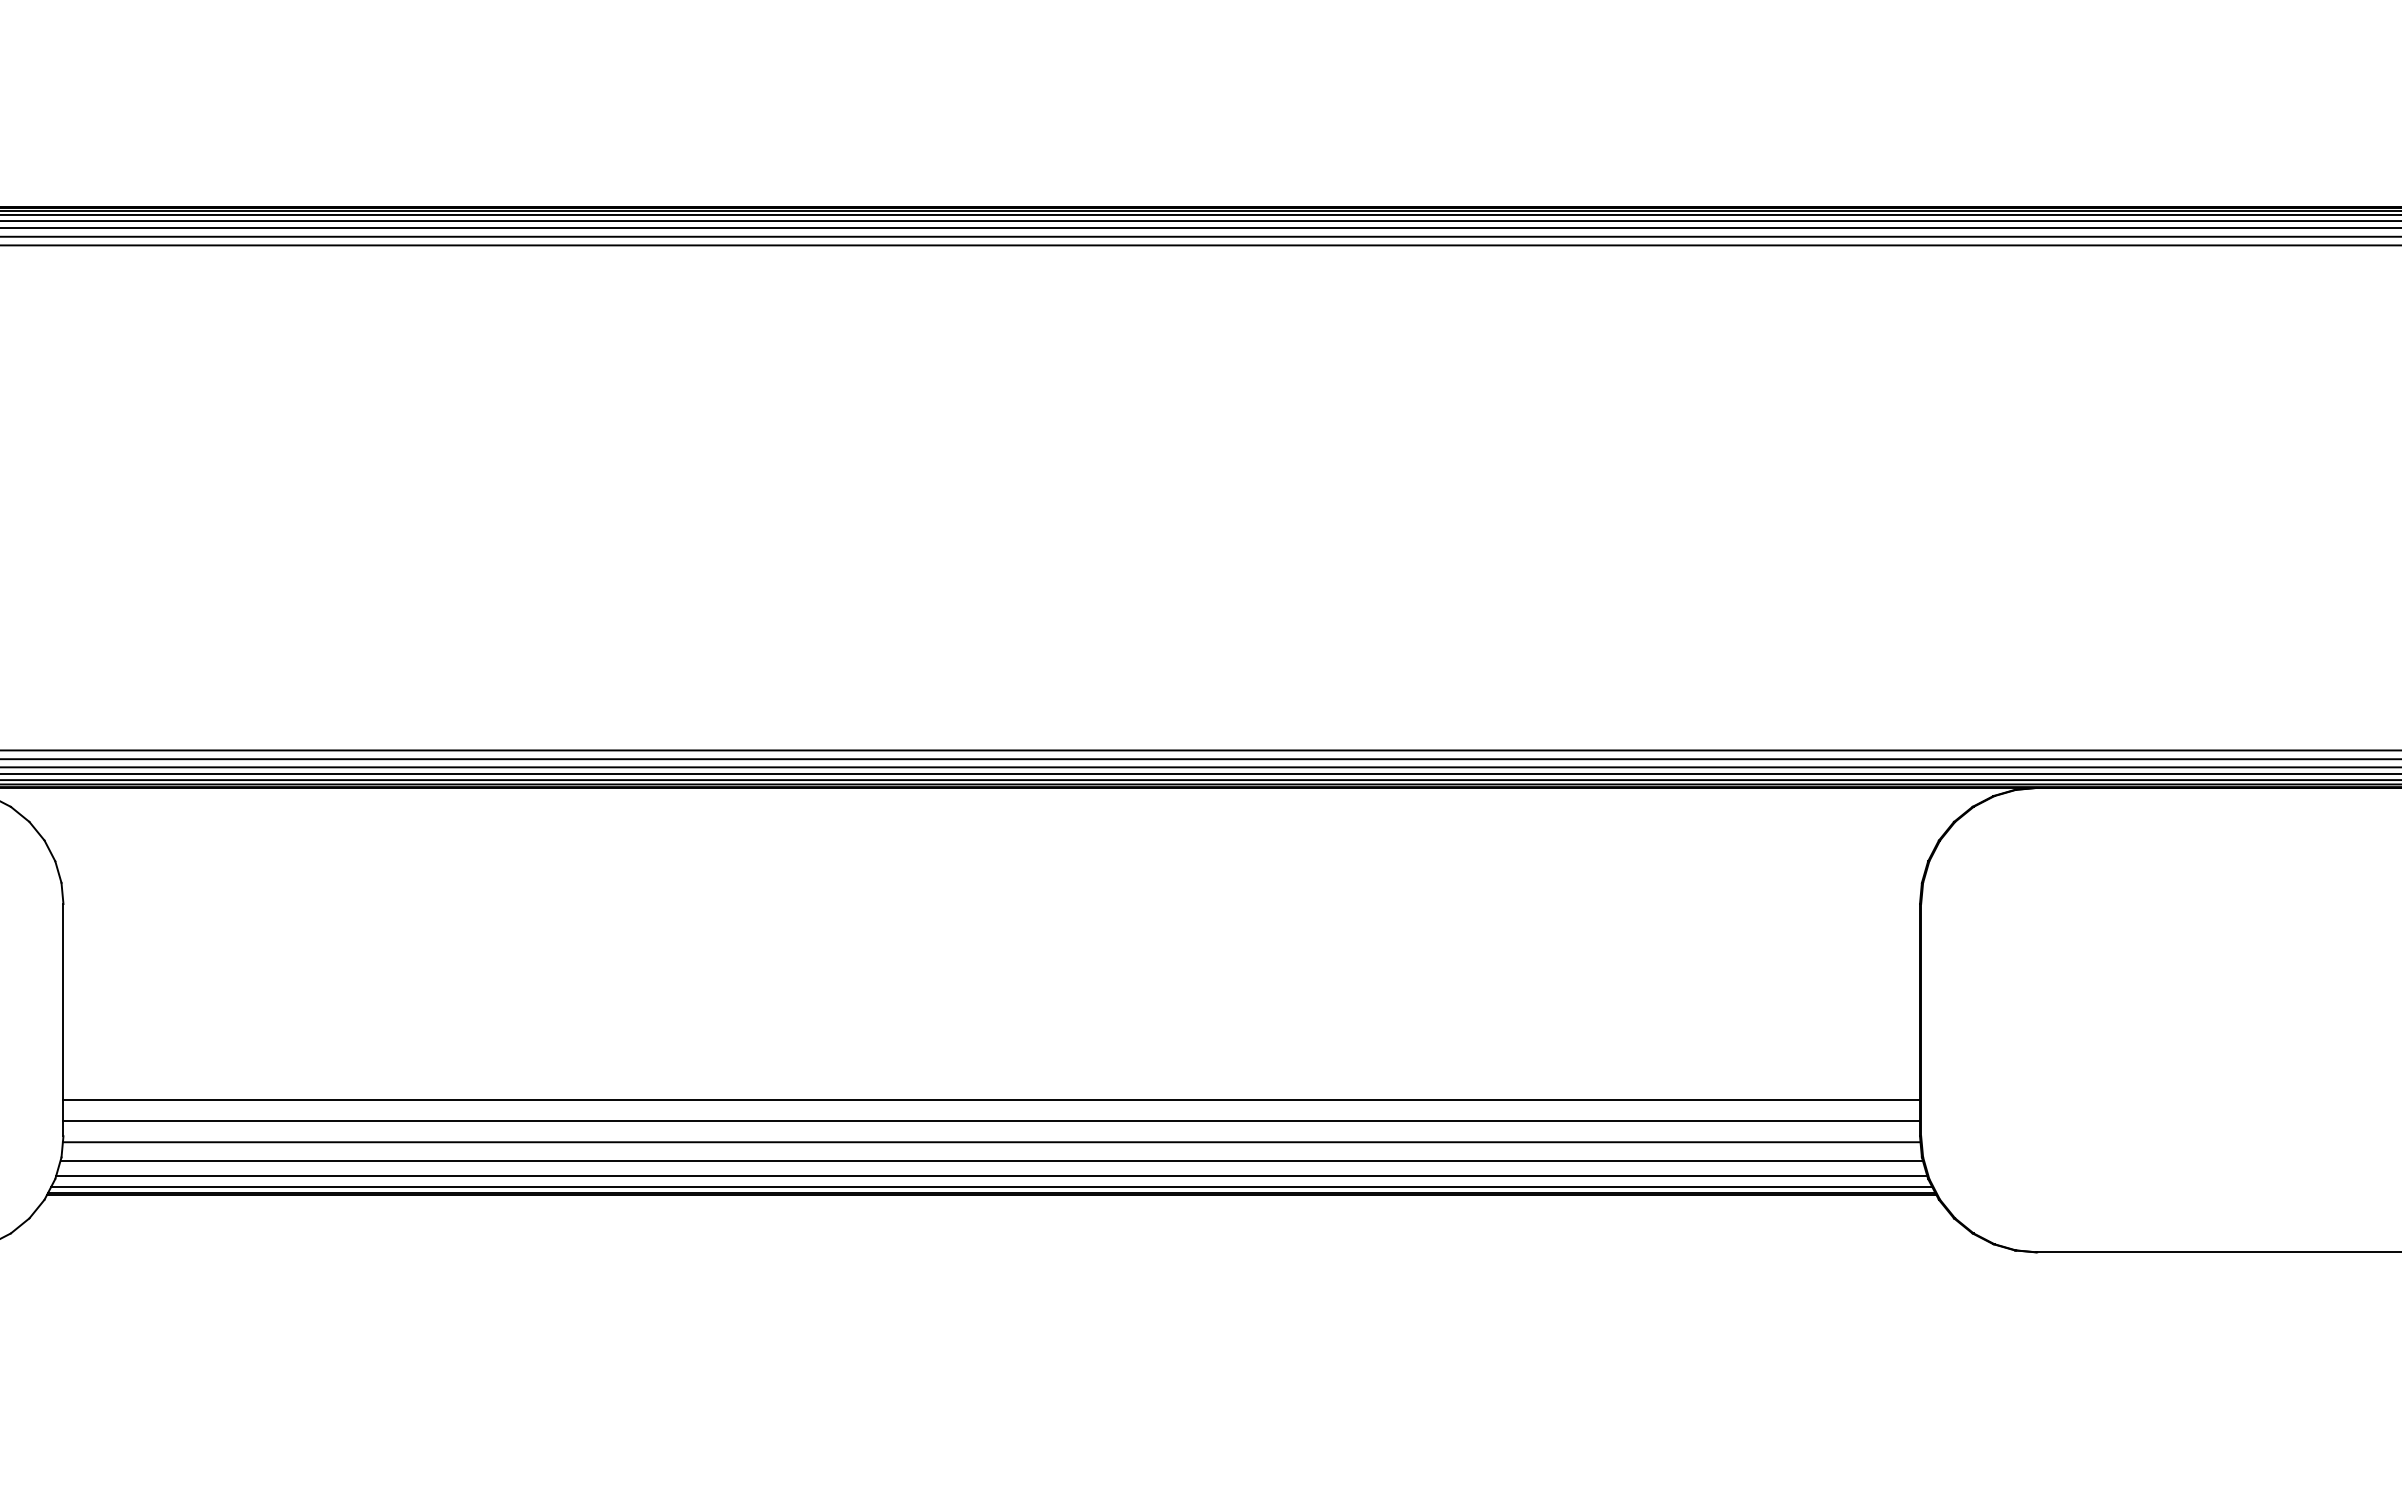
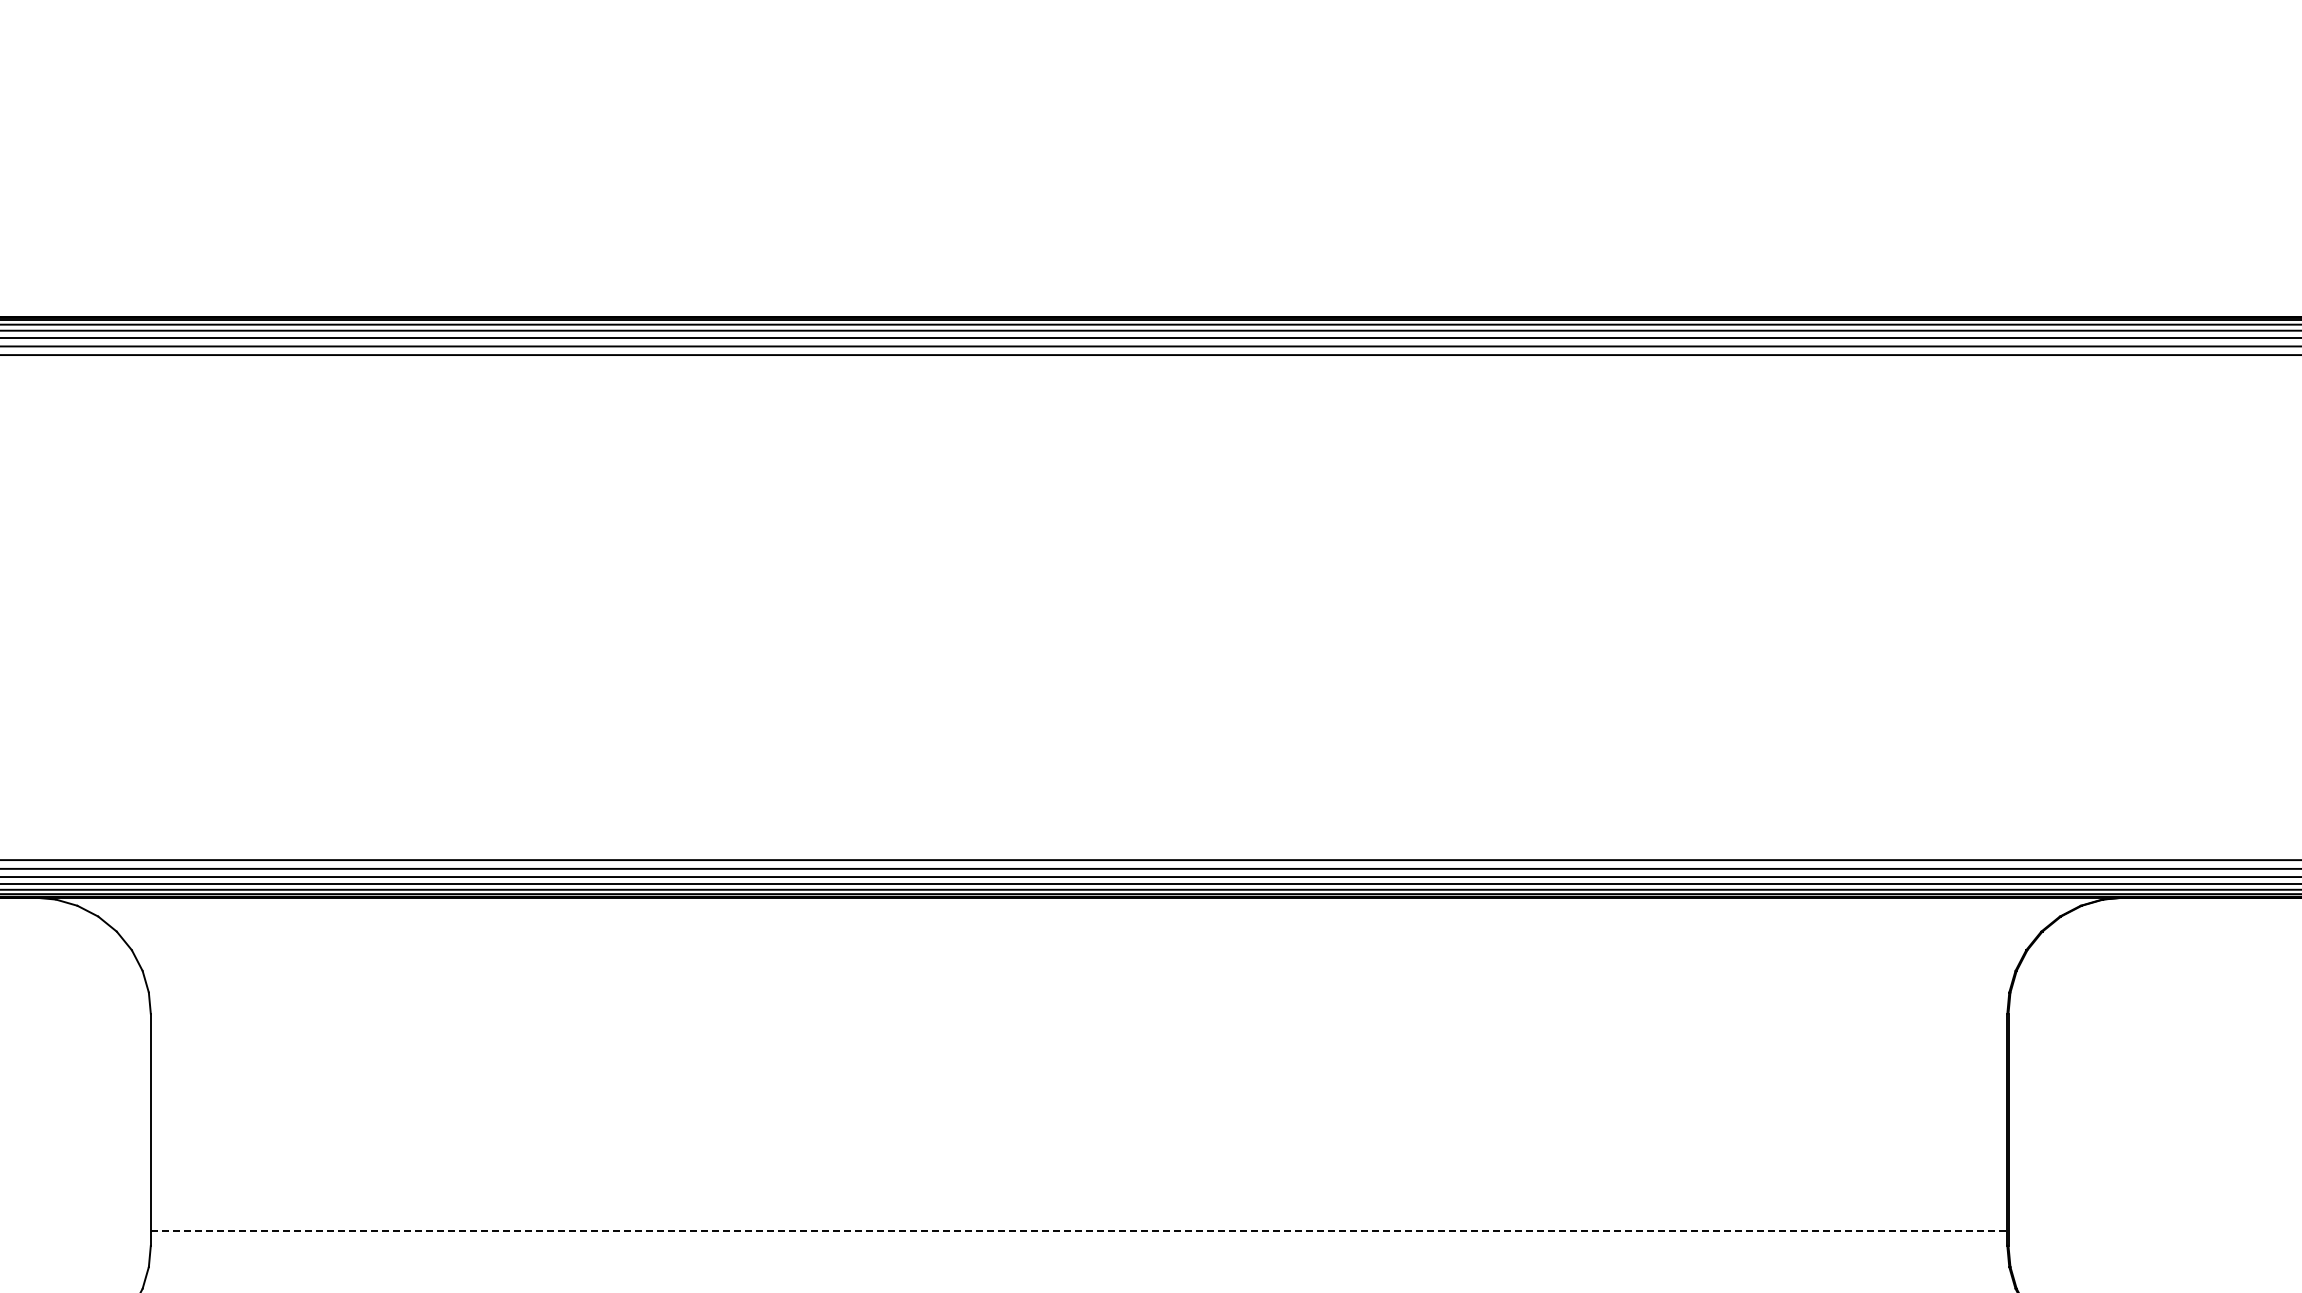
line: (991, 1099) -> (1078, 1209), removed
line: (992, 1121) -> (1079, 1231), solid -> dashed
line: (991, 1142) -> (1078, 1252), removed
line: (991, 1160) -> (1078, 1270), removed
line: (991, 1175) -> (1078, 1285), removed

